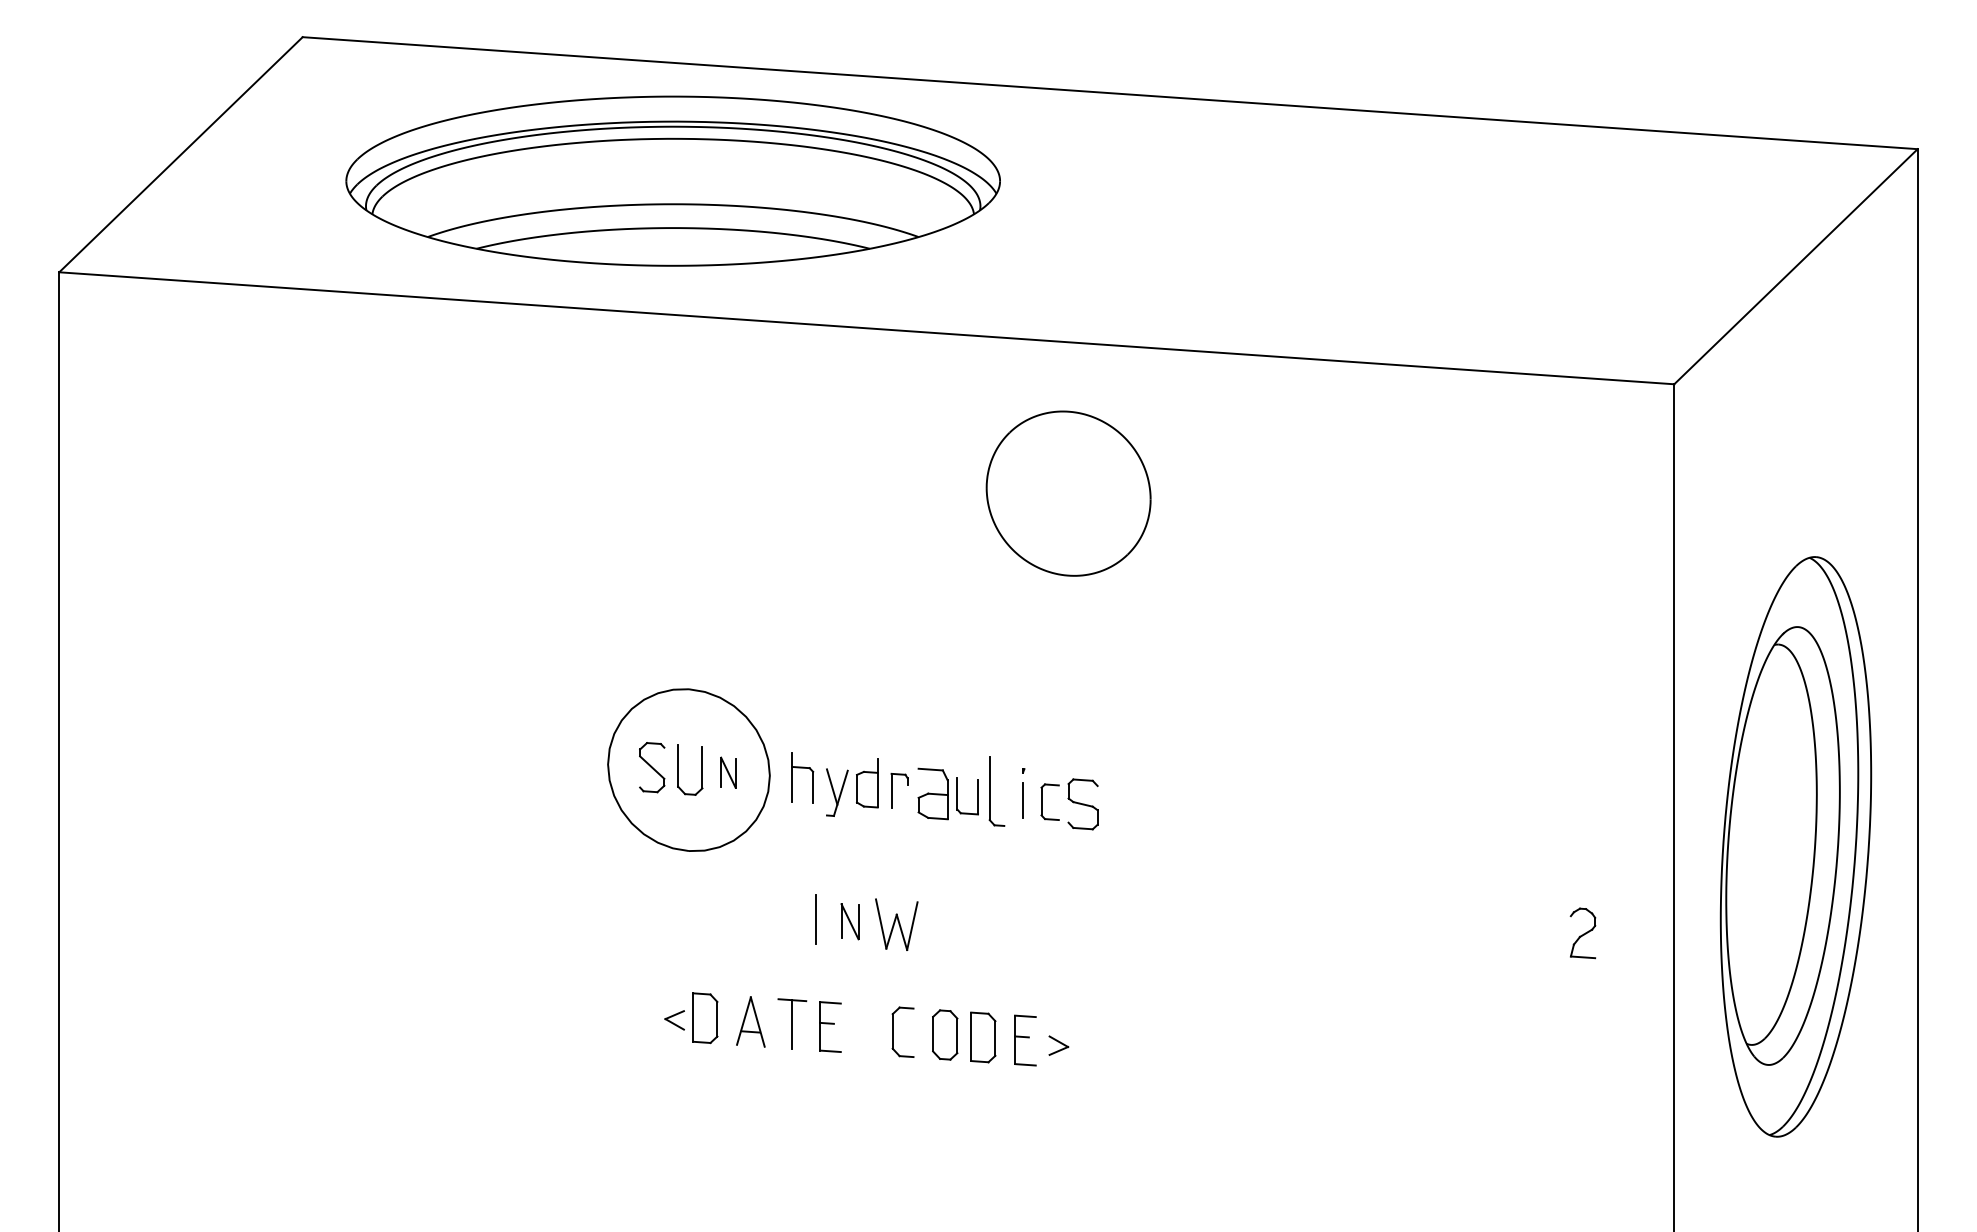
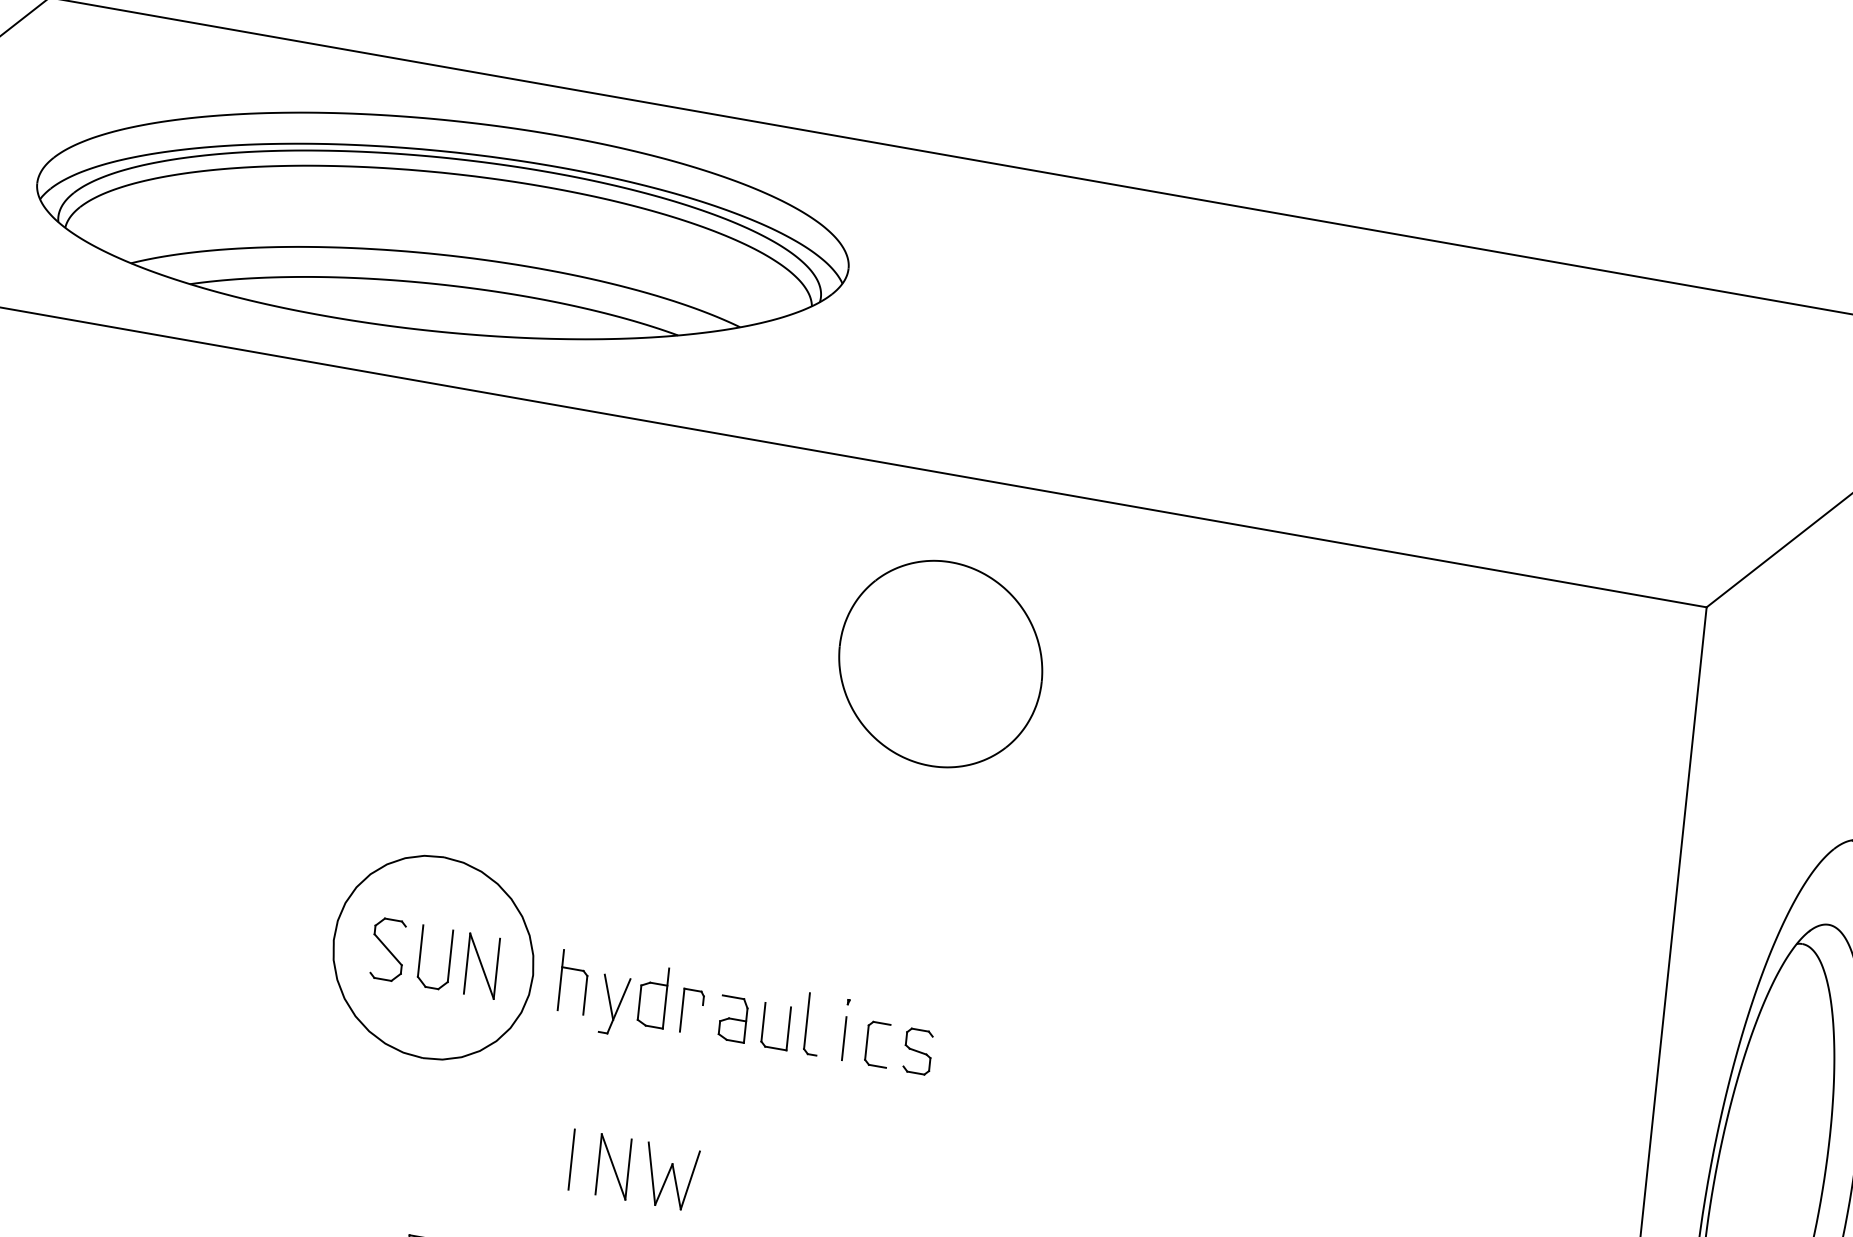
part: (672, 180) -> (442, 224), moved
part: (728, 772) -> (482, 965), size x1.67
part: (997, 791) -> (813, 1024), size x0.71
part: (932, 793) -> (732, 1018), size x0.71
part: (1082, 804) -> (917, 1051), size x0.71
part: (849, 921) -> (612, 1166), size x1.43

